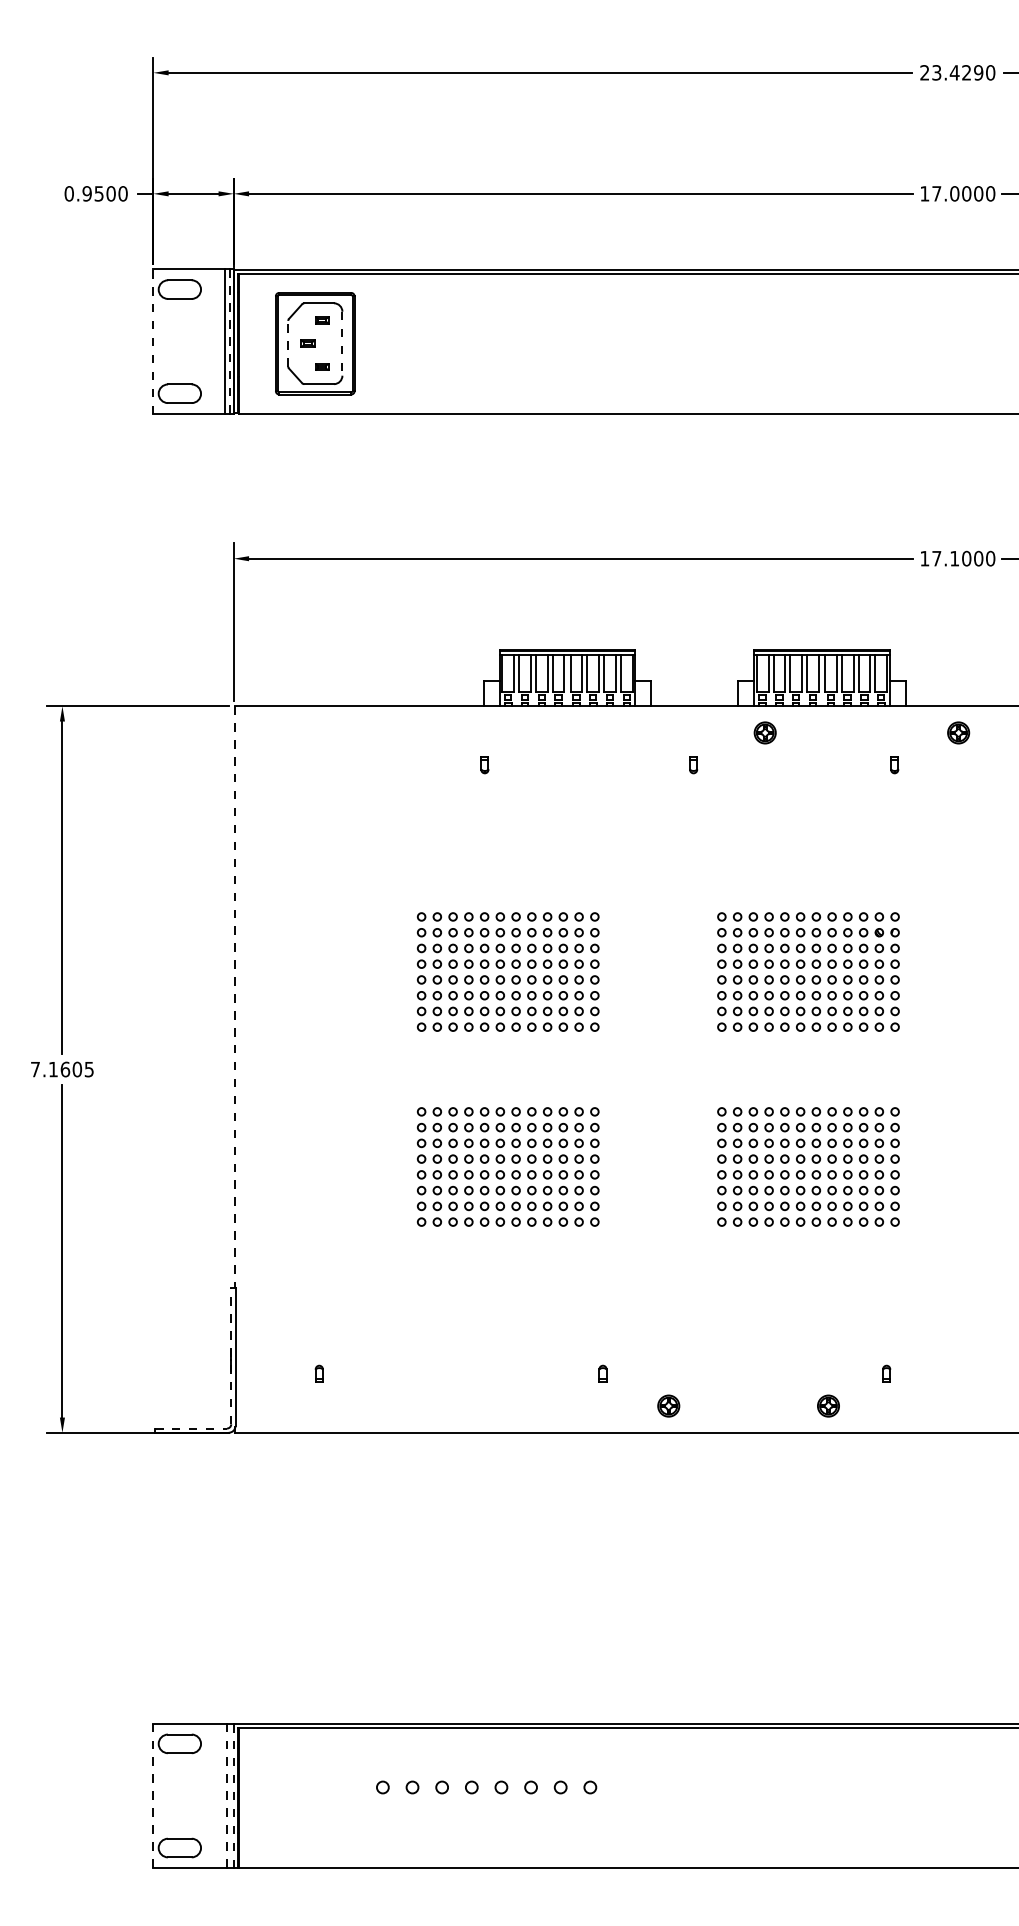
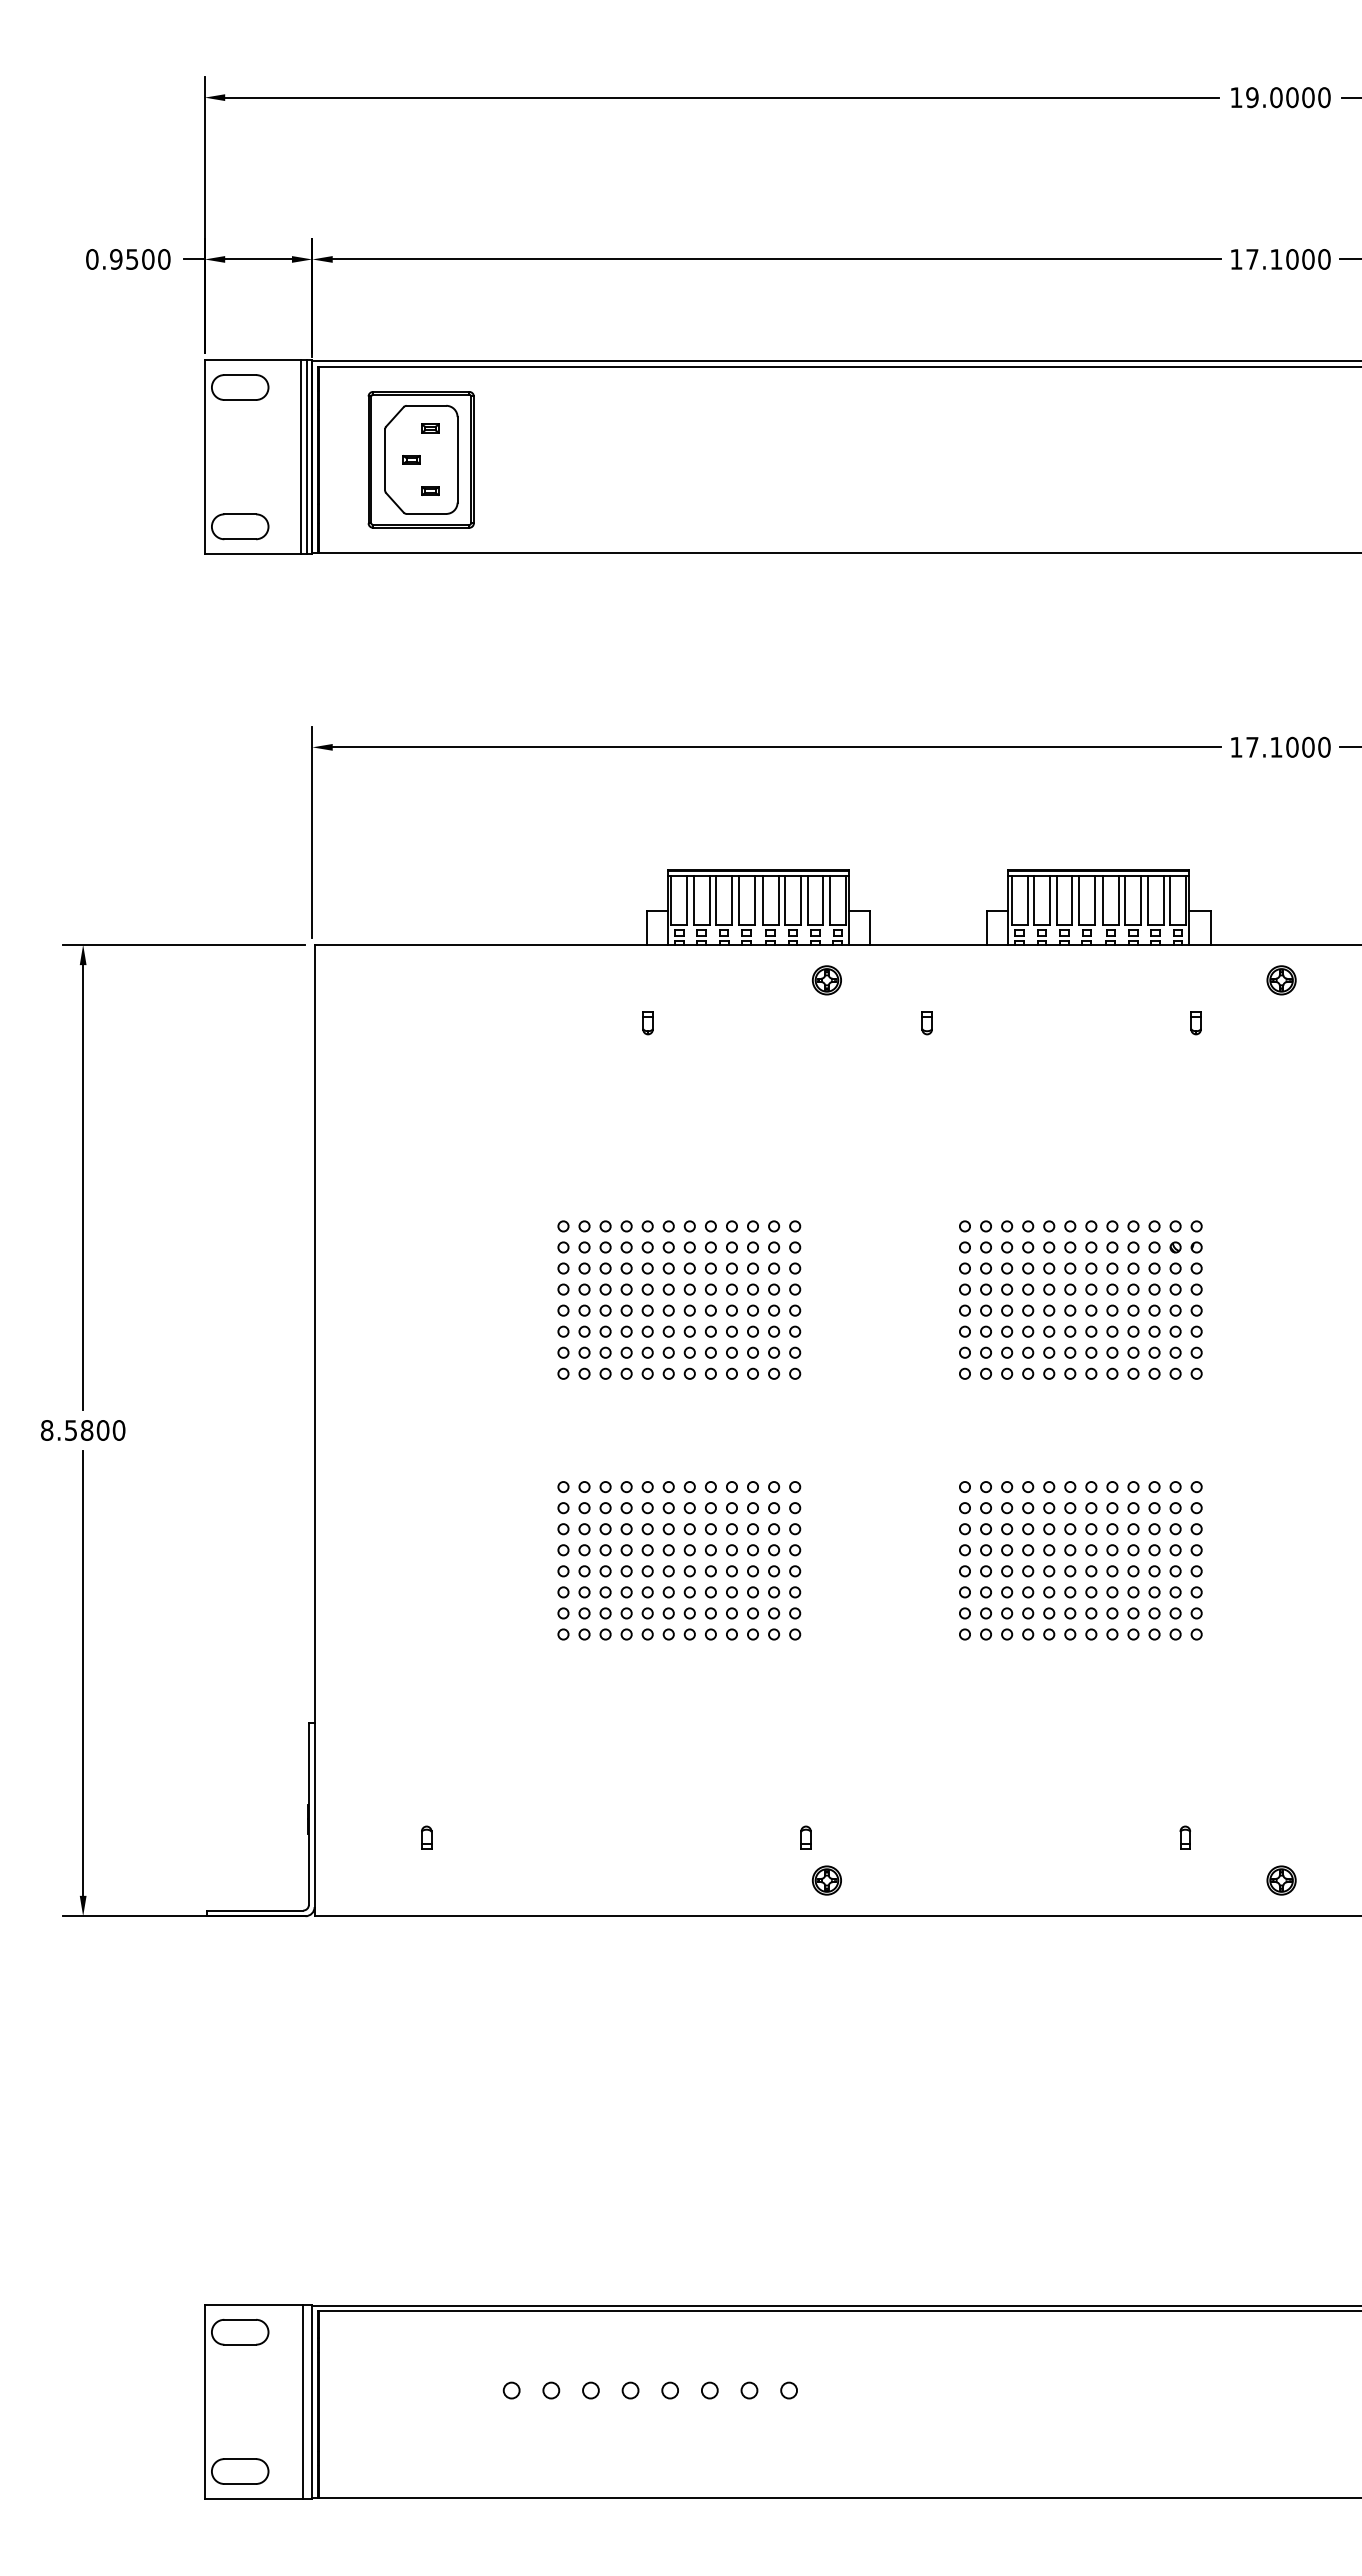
text: (951, 72) -> (1272, 97), 23.4290 -> 19.0000
text: (954, 193) -> (1276, 259), 17.0000 -> 17.1000
line: (153, 341) -> (204, 457), dashed -> solid
line: (229, 341) -> (306, 457), dashed -> solid
line: (288, 343) -> (385, 459), dashed -> solid
line: (342, 343) -> (457, 459), dashed -> solid
part: (764, 733) -> (826, 980), moved
line: (235, 997) -> (314, 1333), dashed -> solid
text: (62, 1069) -> (83, 1430), 7.1605 -> 8.5800
line: (230, 1355) -> (308, 1813), dashed -> solid
part: (668, 1406) -> (826, 1880), moved
part: (828, 1406) -> (1281, 1880), moved
line: (191, 1428) -> (255, 1910), dashed -> solid
line: (153, 1795) -> (204, 2401), dashed -> solid
line: (227, 1795) -> (303, 2401), dashed -> solid
line: (233, 1796) -> (312, 2402), dashed -> solid

